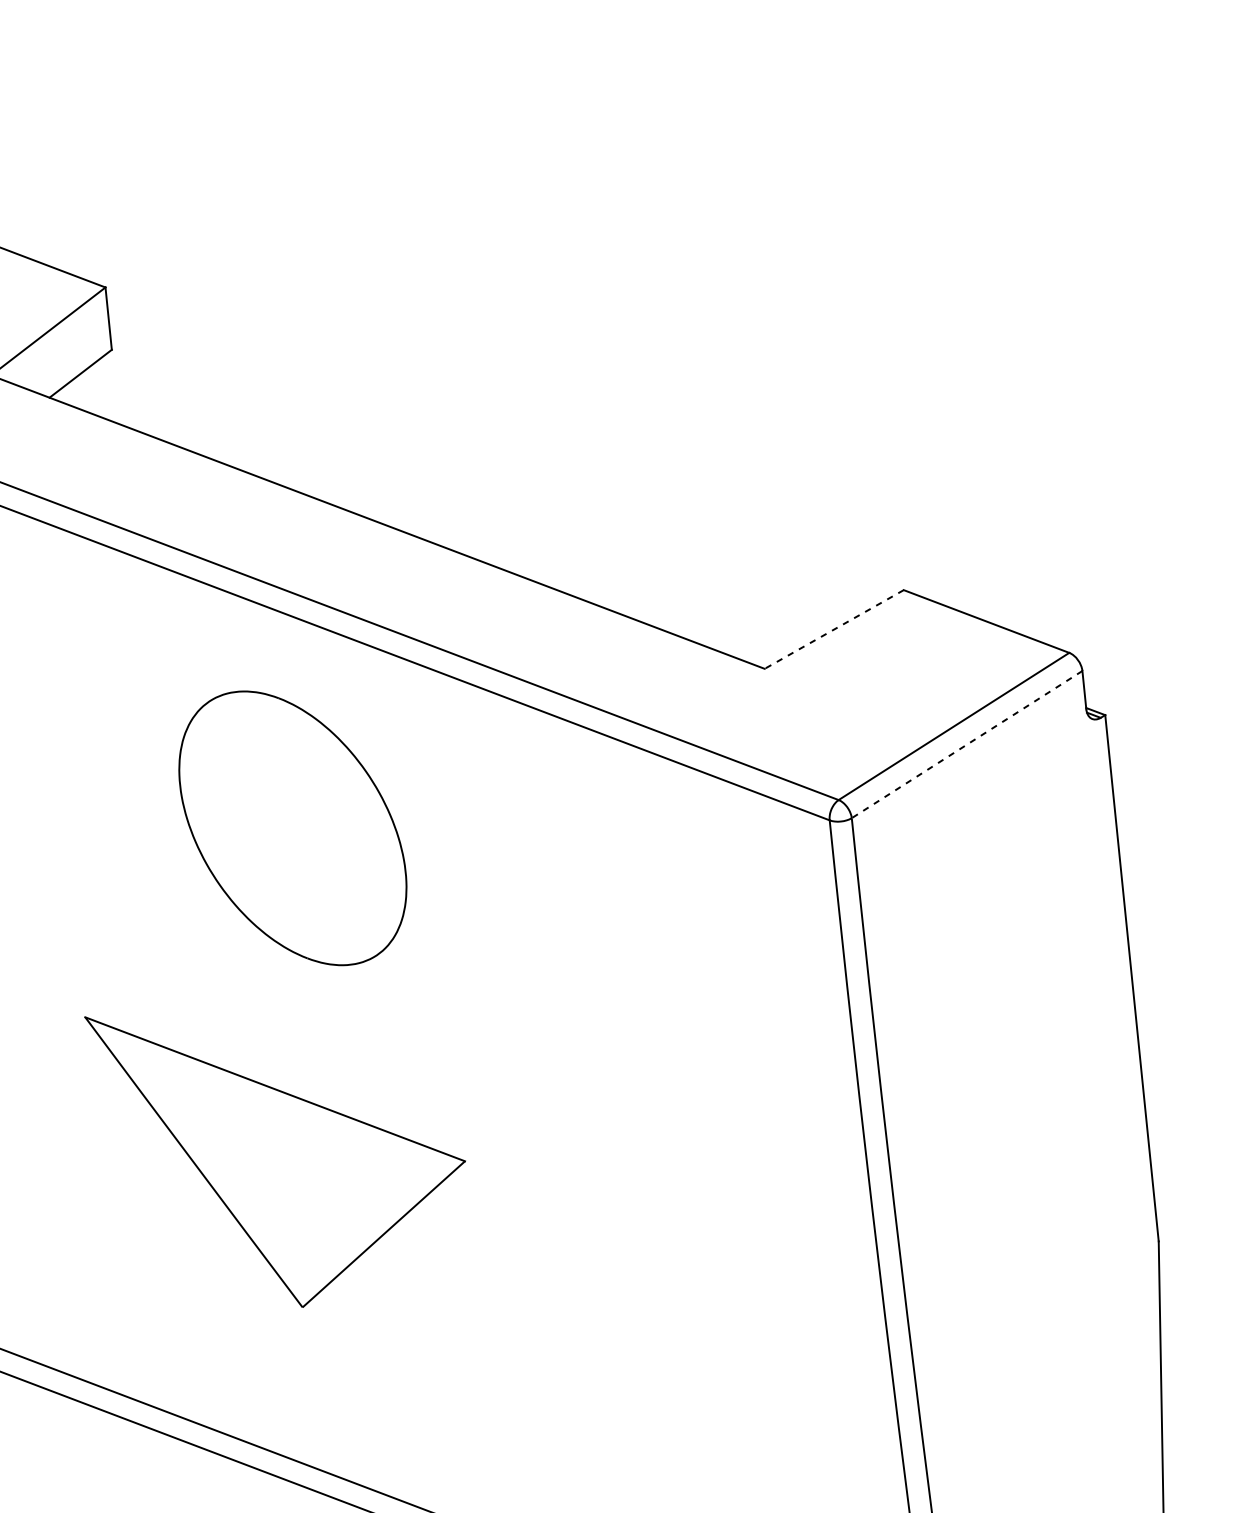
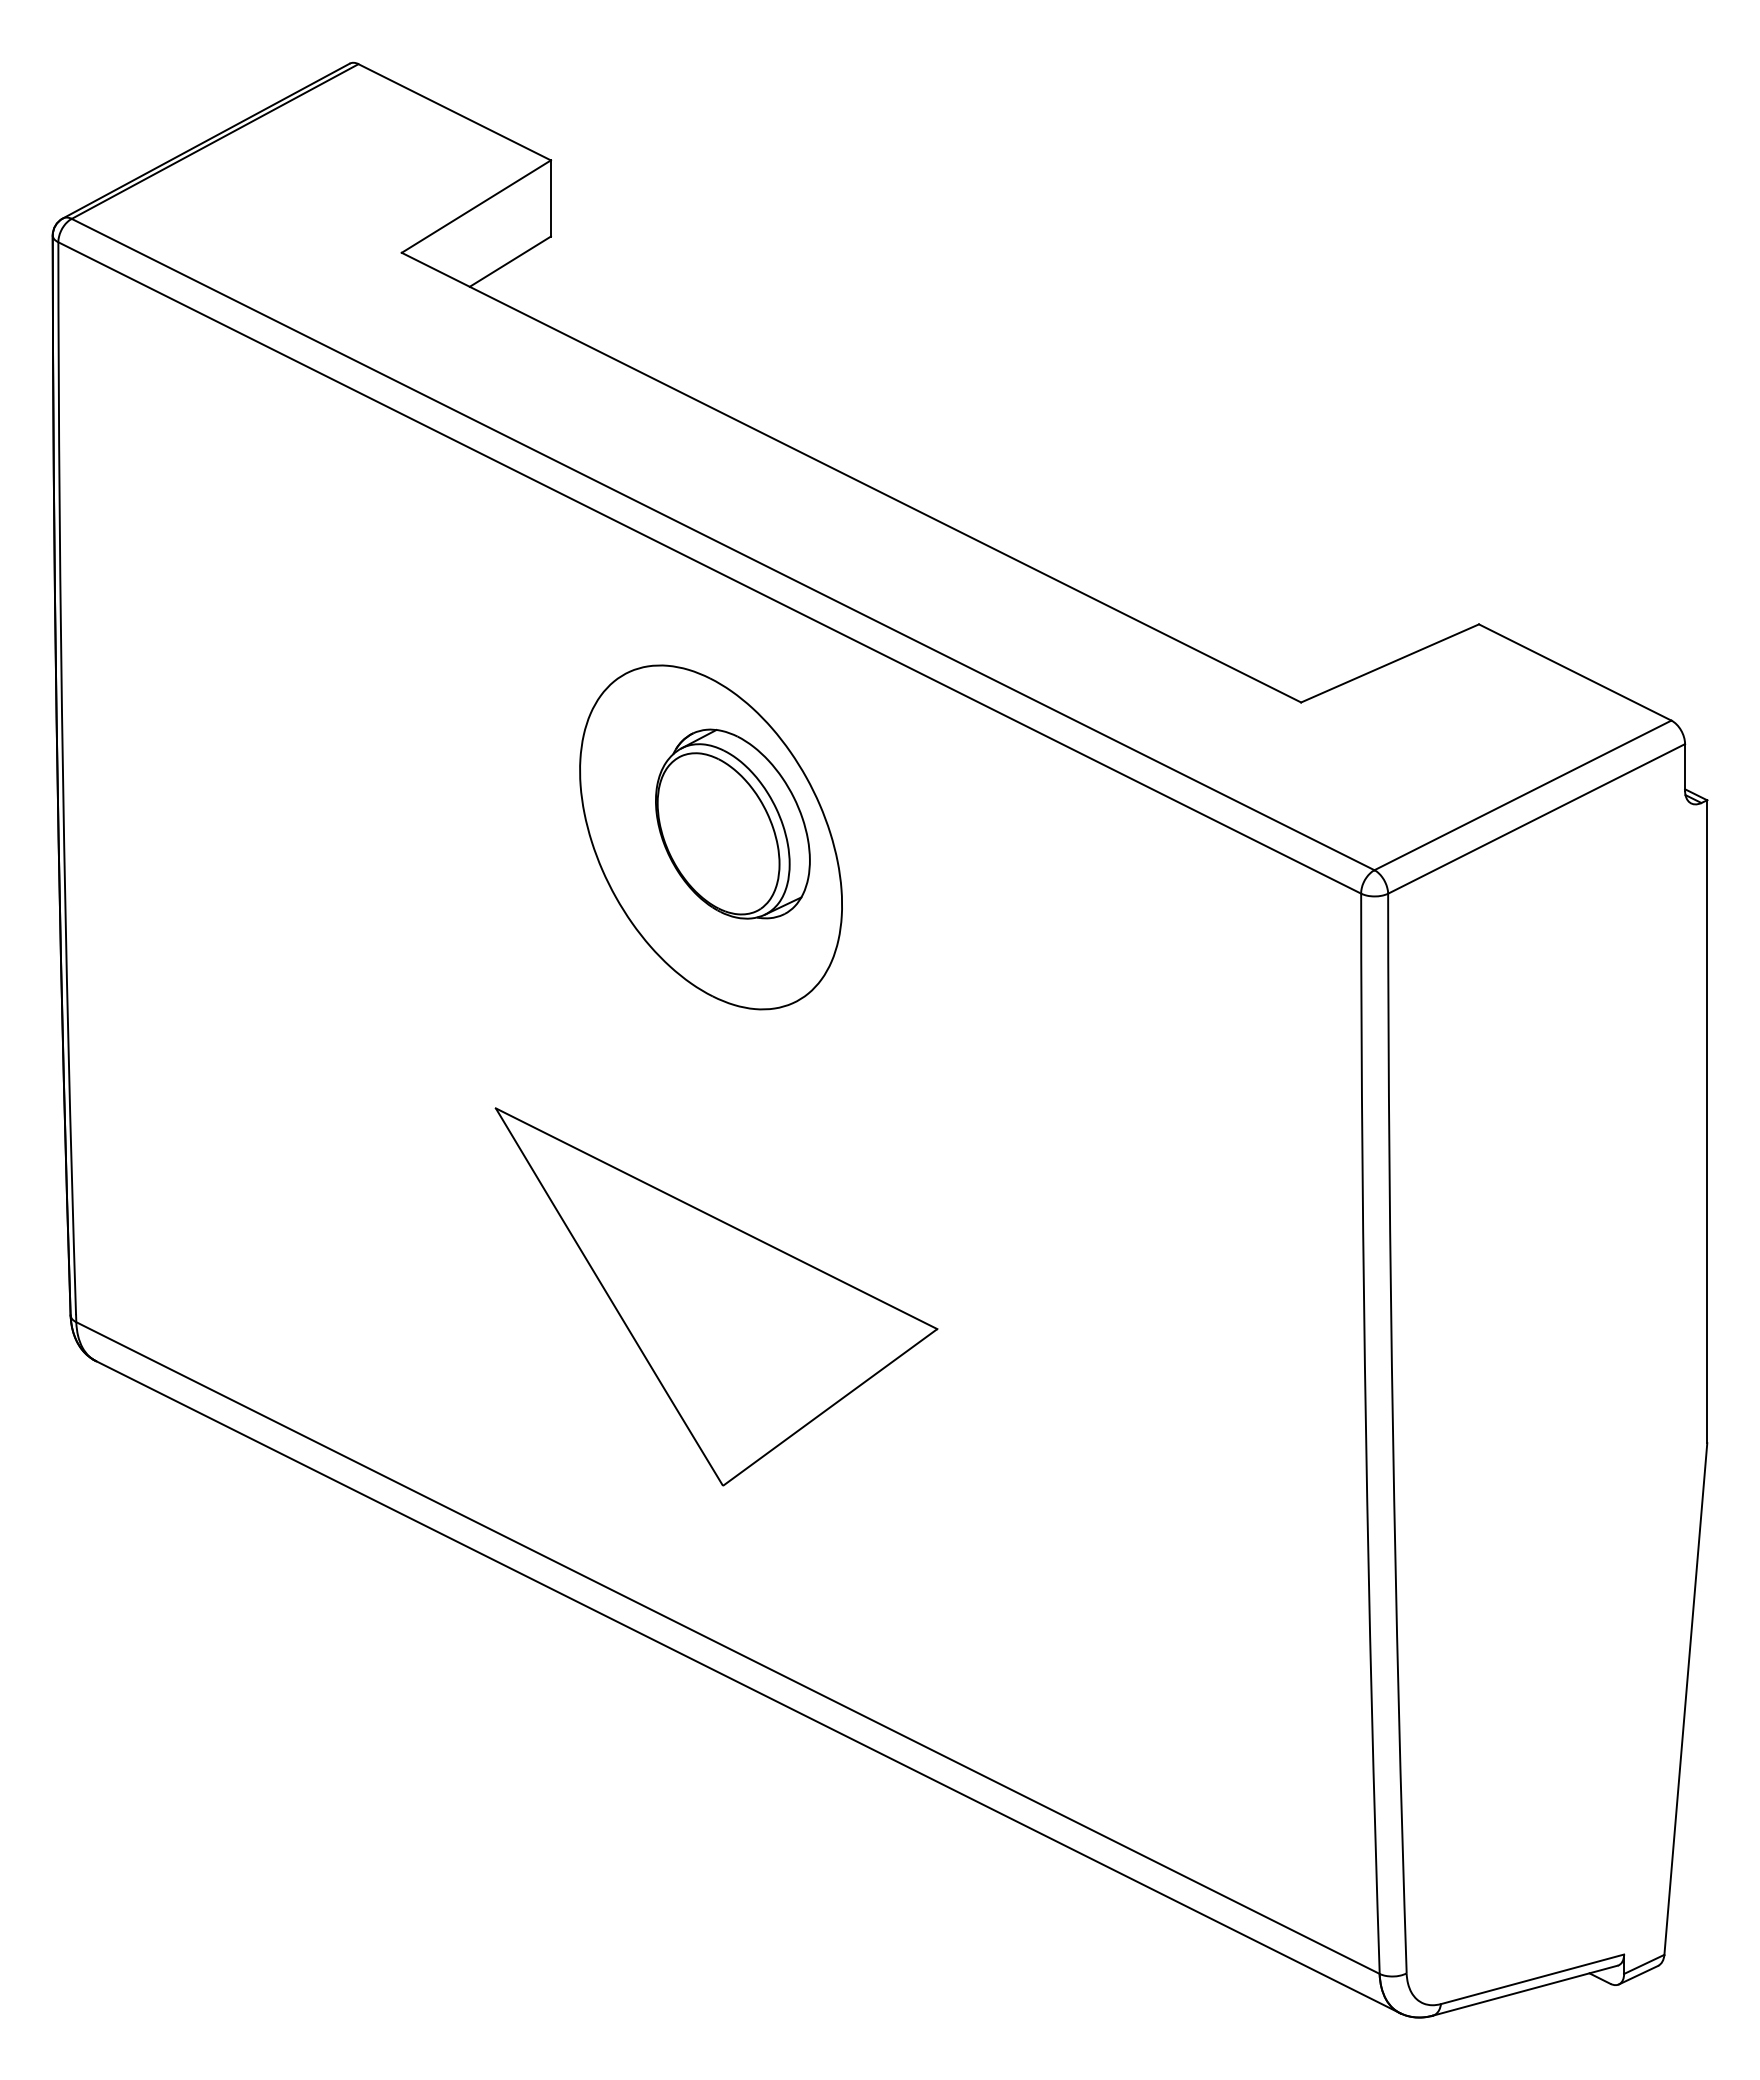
line: (833, 629) -> (1389, 663), dashed -> solid
line: (967, 745) -> (1536, 819), dashed -> solid
part: (309, 815) -> (732, 823), added
part: (281, 1152) -> (716, 1296), moved

